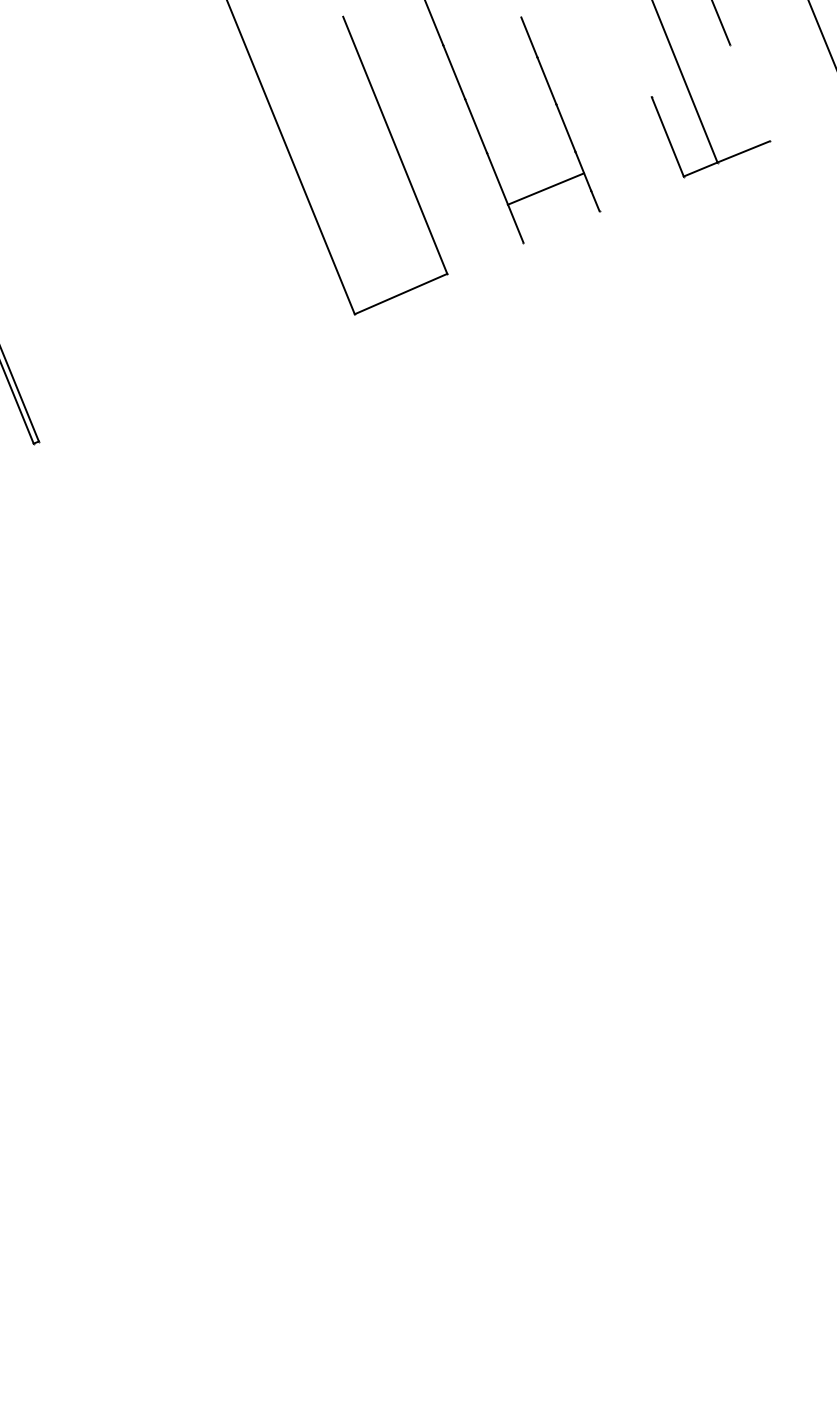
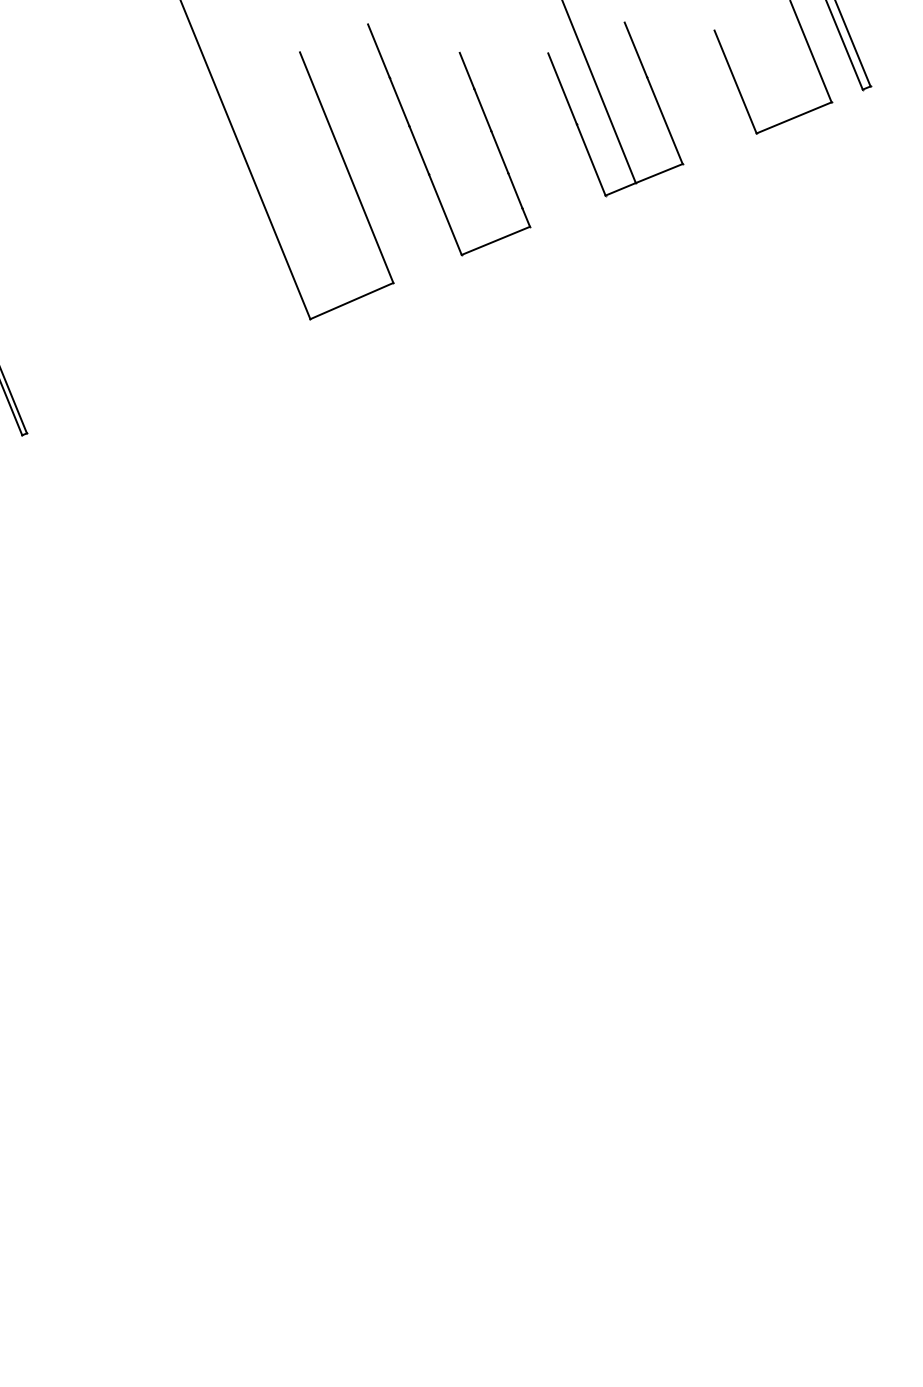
line: (635, 57) -> (562, 88), added
line: (749, 92) -> (664, 120), added
line: (545, 188) -> (495, 240), moved

